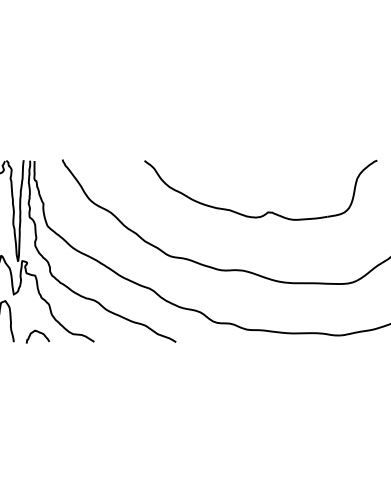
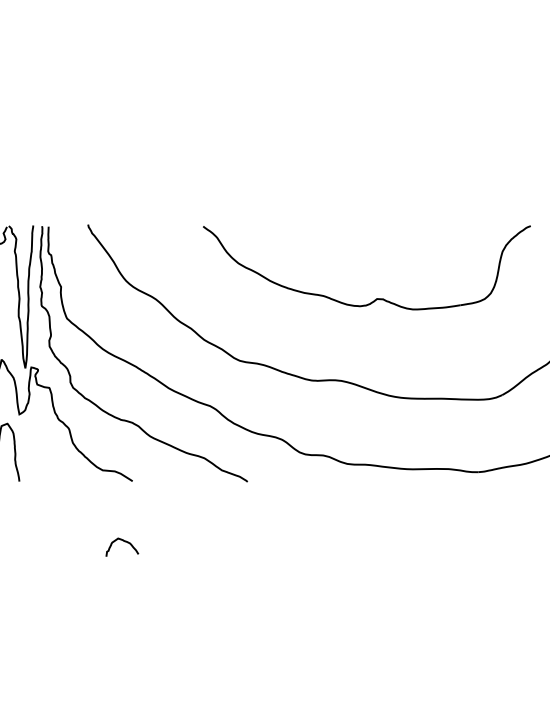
curve: (39, 333) -> (124, 542), moved

